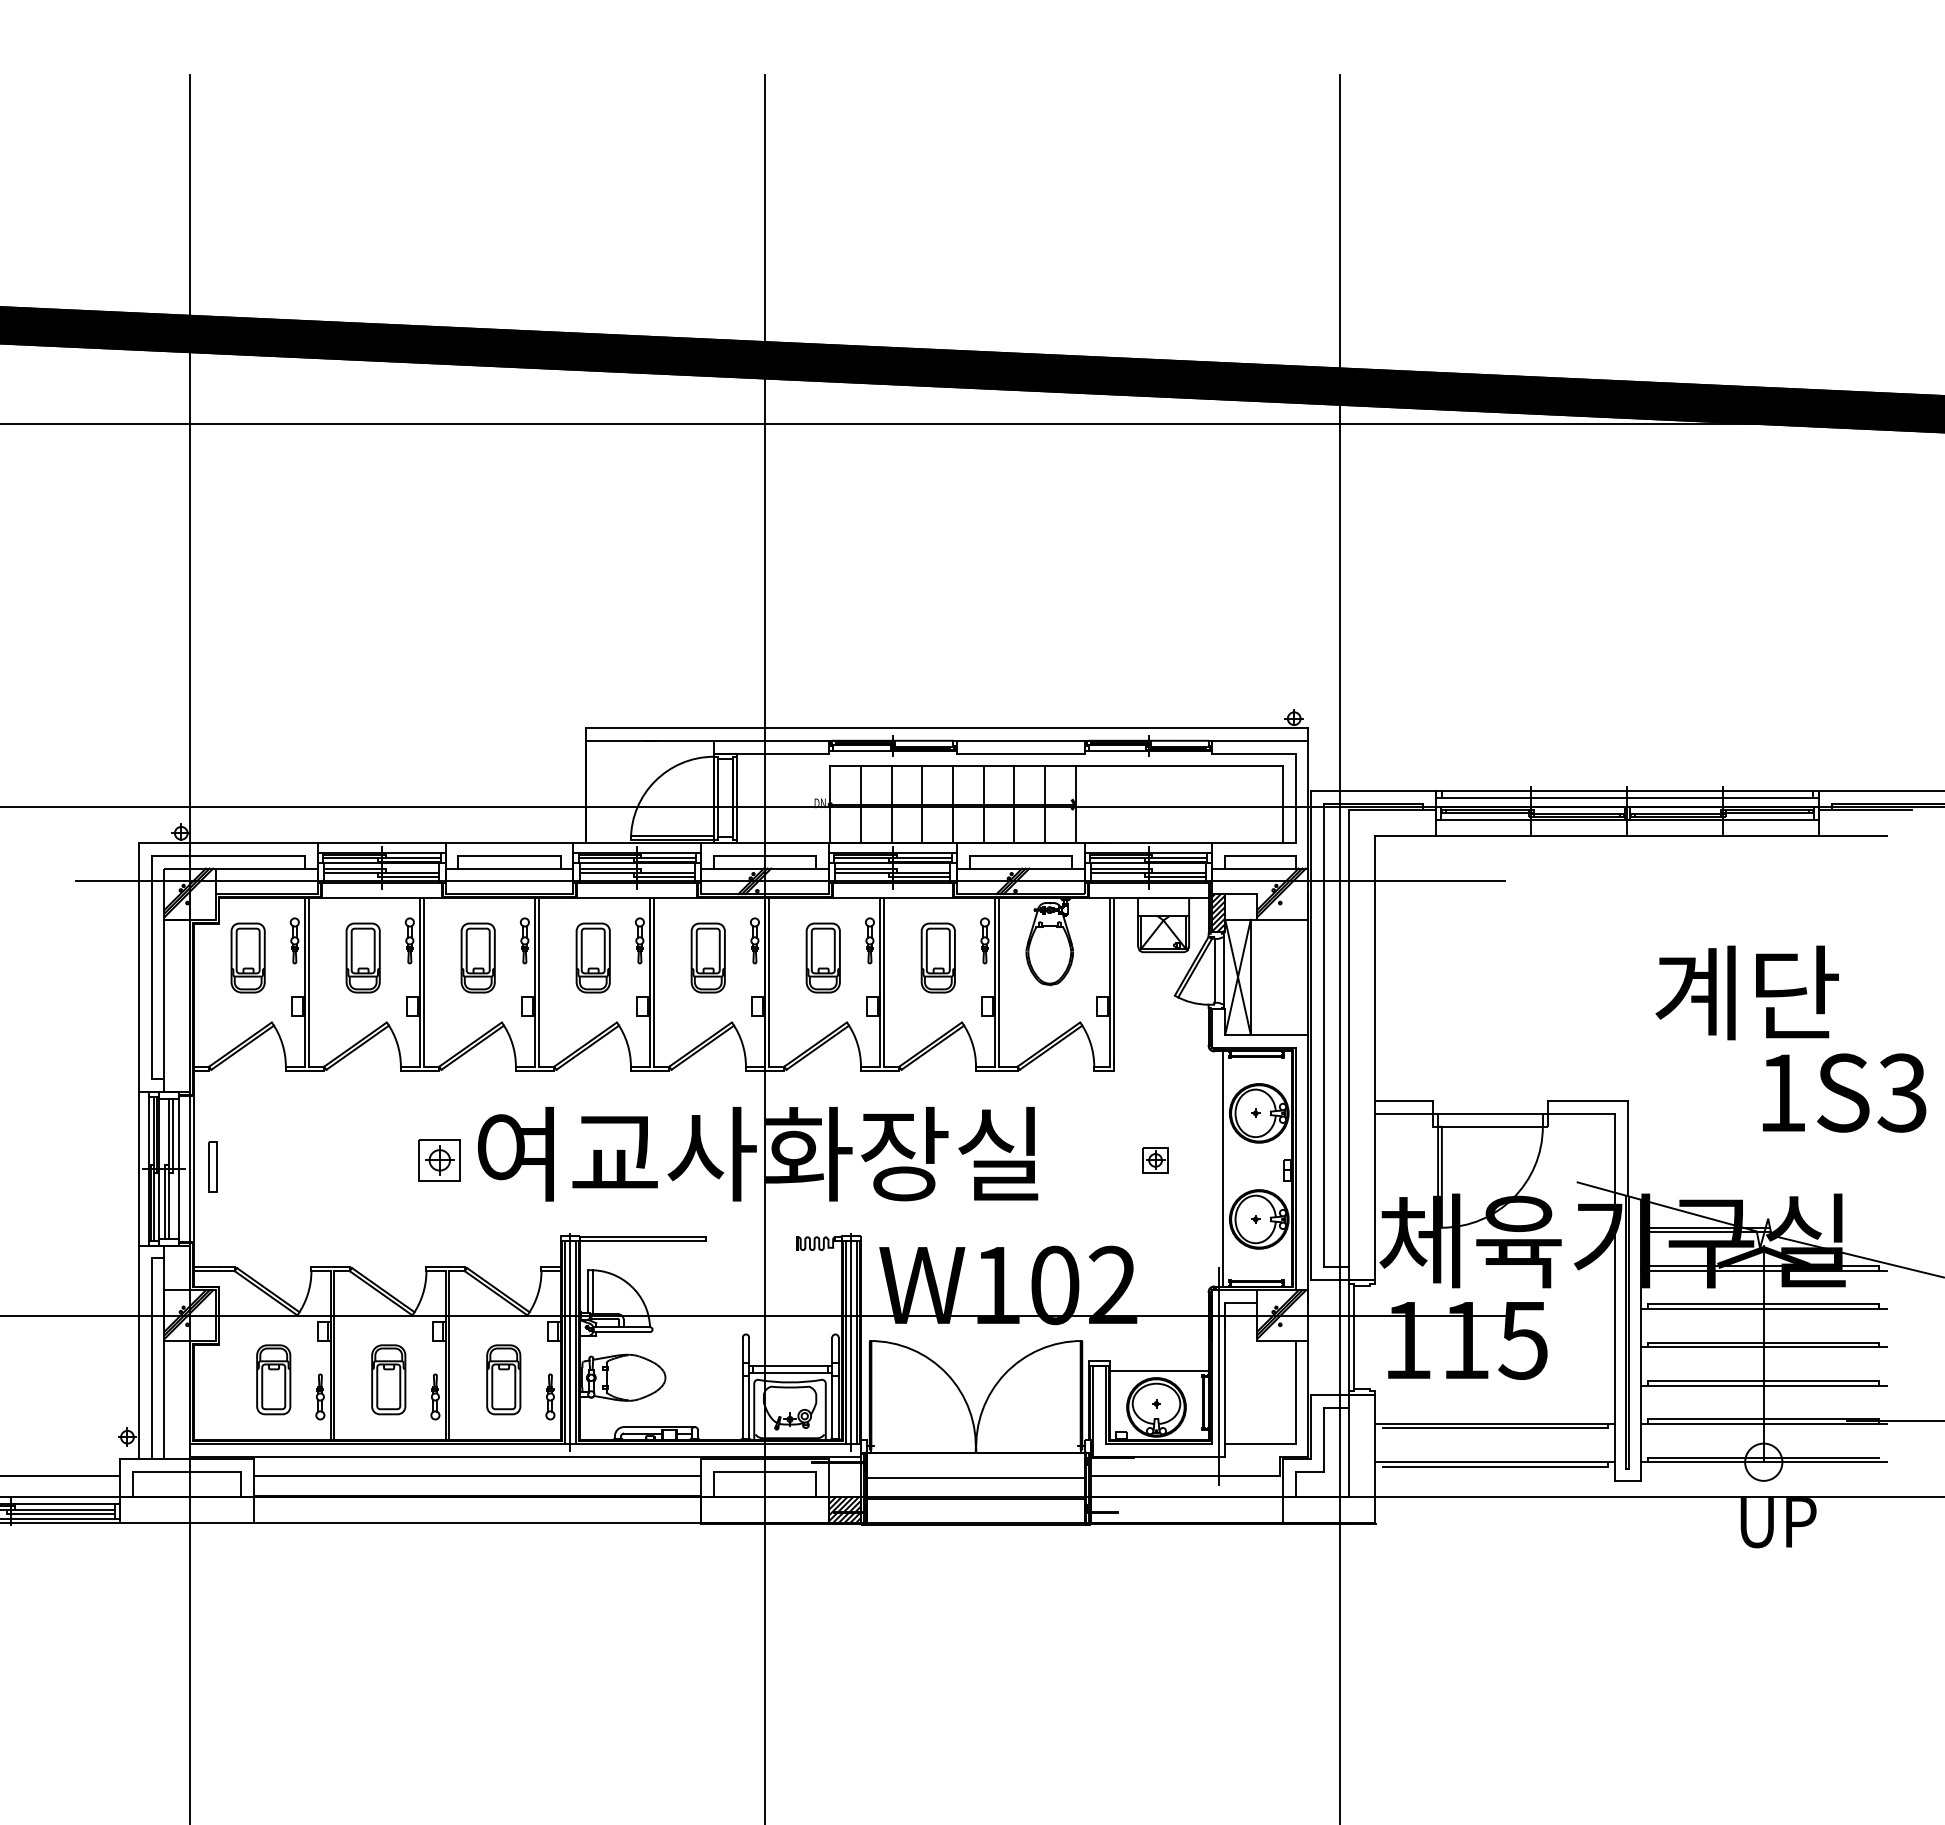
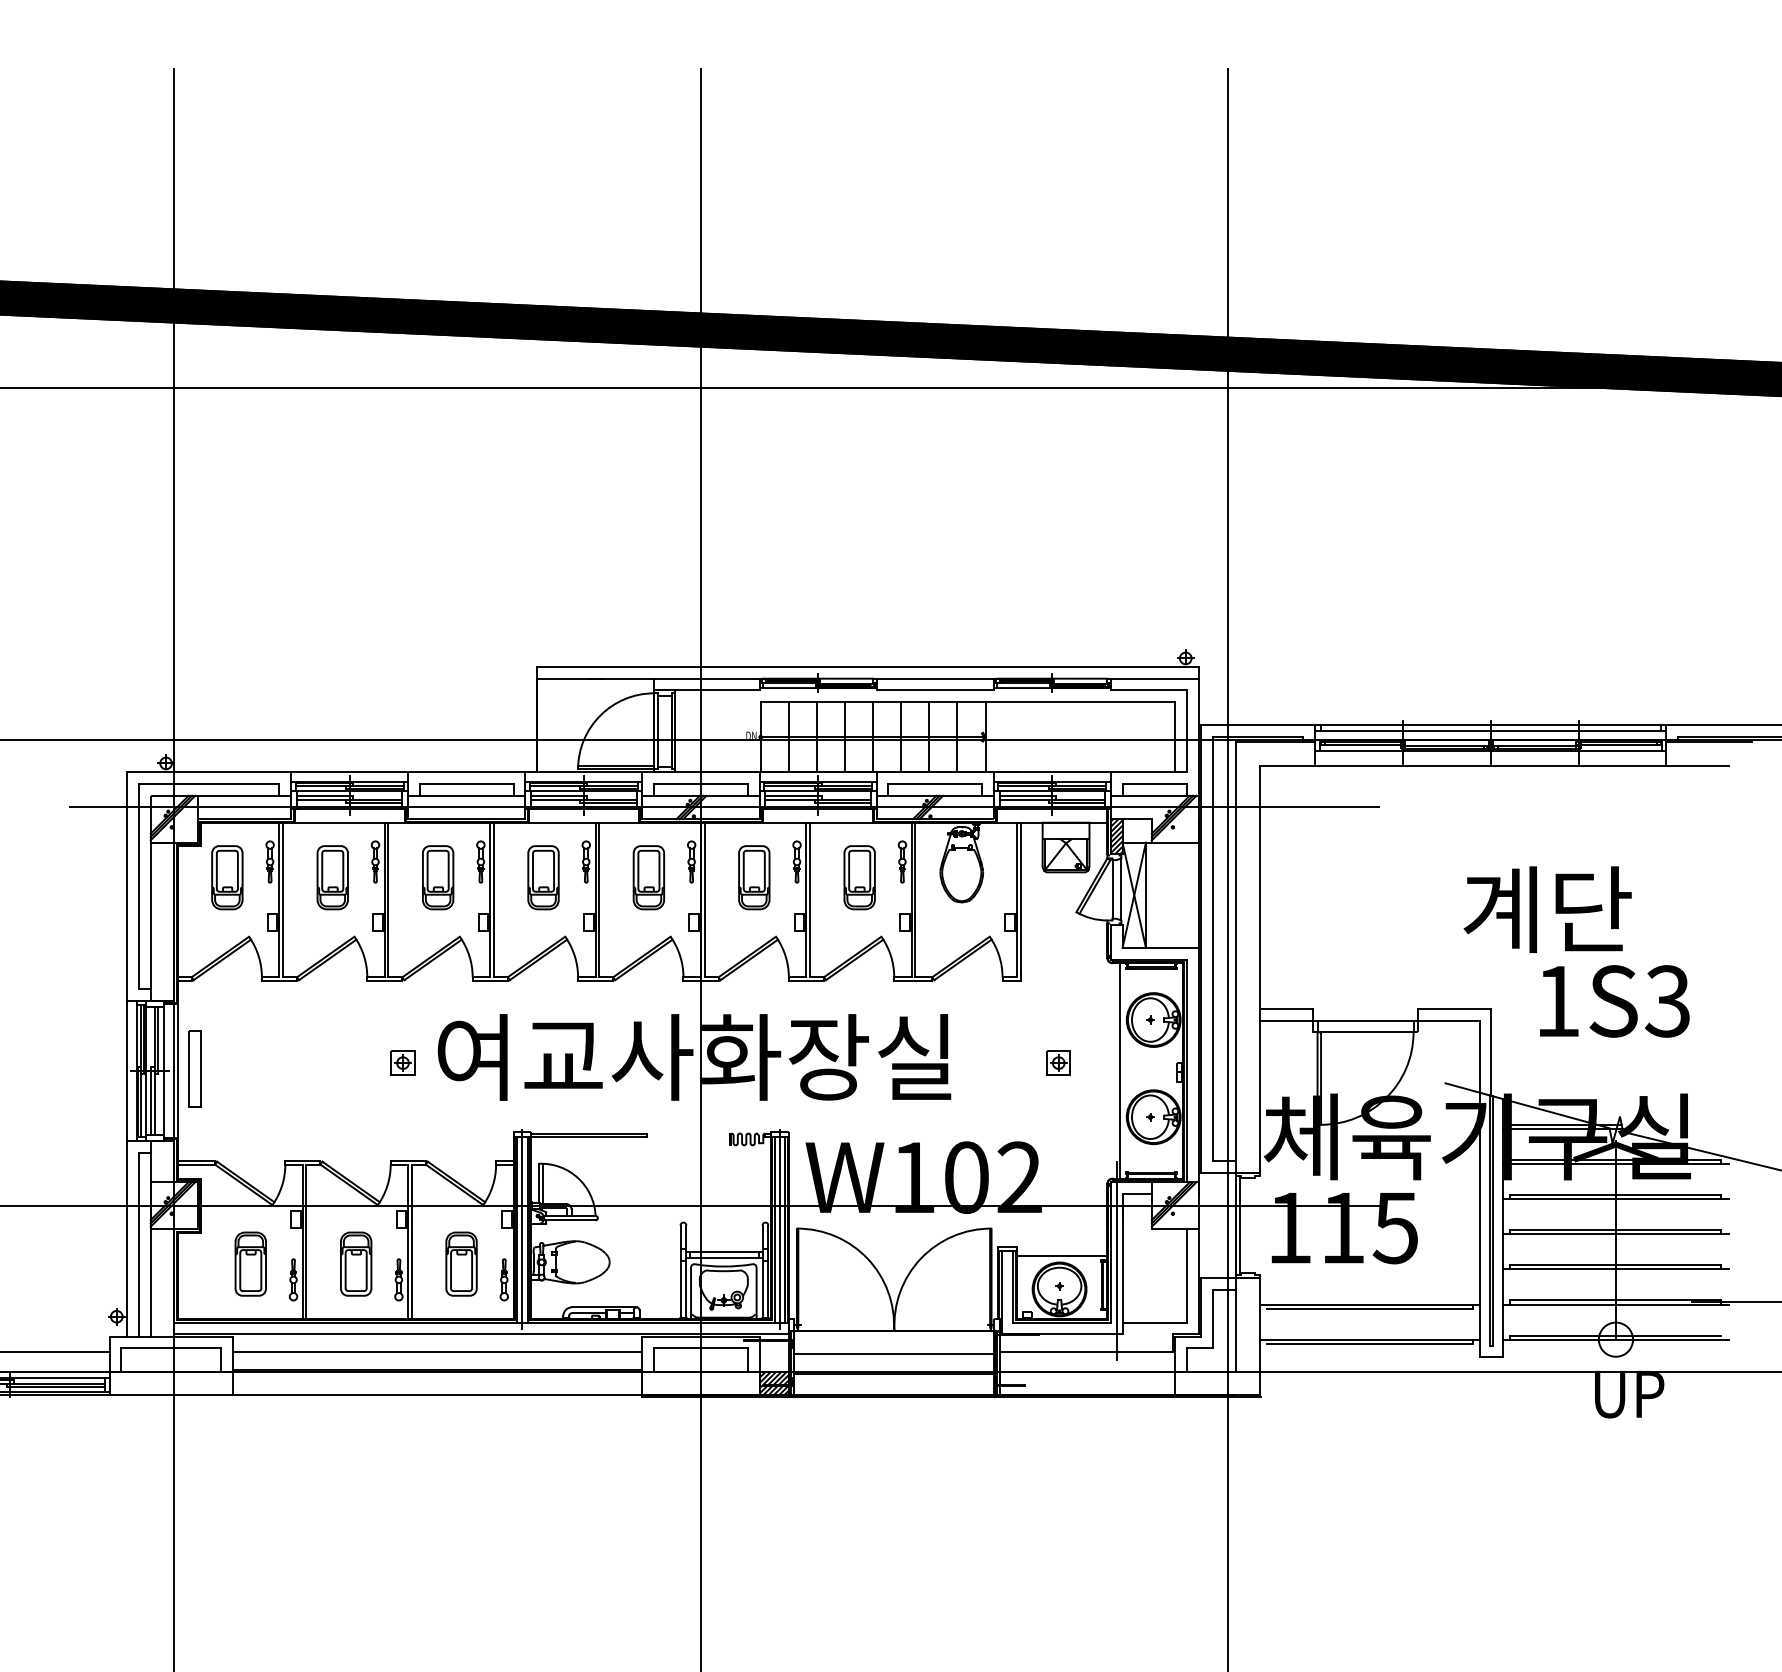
text: (1746, 992) -> (1546, 909), moved
text: (1844, 1092) -> (1614, 1000), moved
part: (439, 1160) -> (402, 1063), size x0.62
part: (212, 1167) -> (194, 1069), size x1.67

